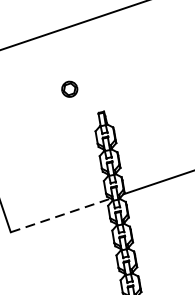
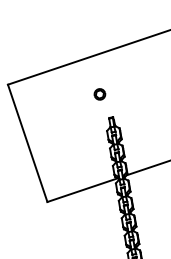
part: (69, 89) -> (99, 94), moved
line: (62, 214) -> (83, 189), dashed -> solid

